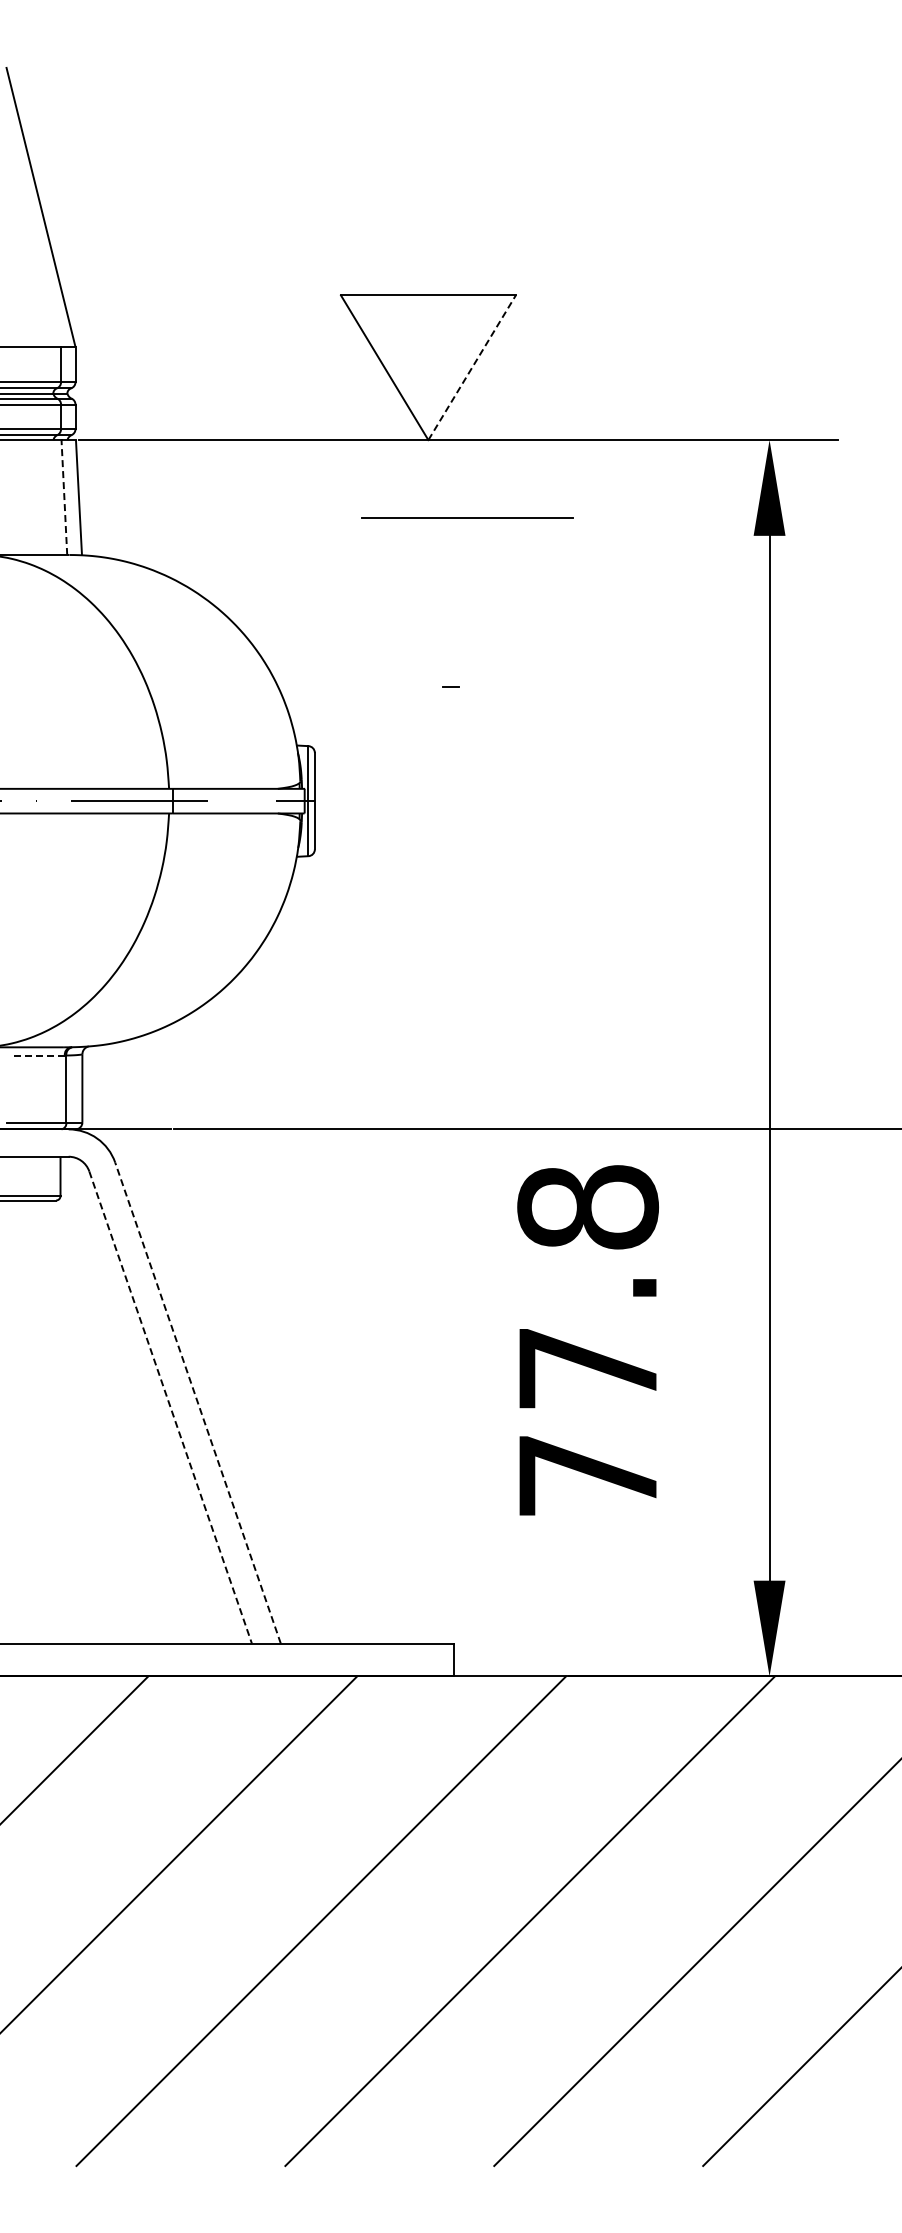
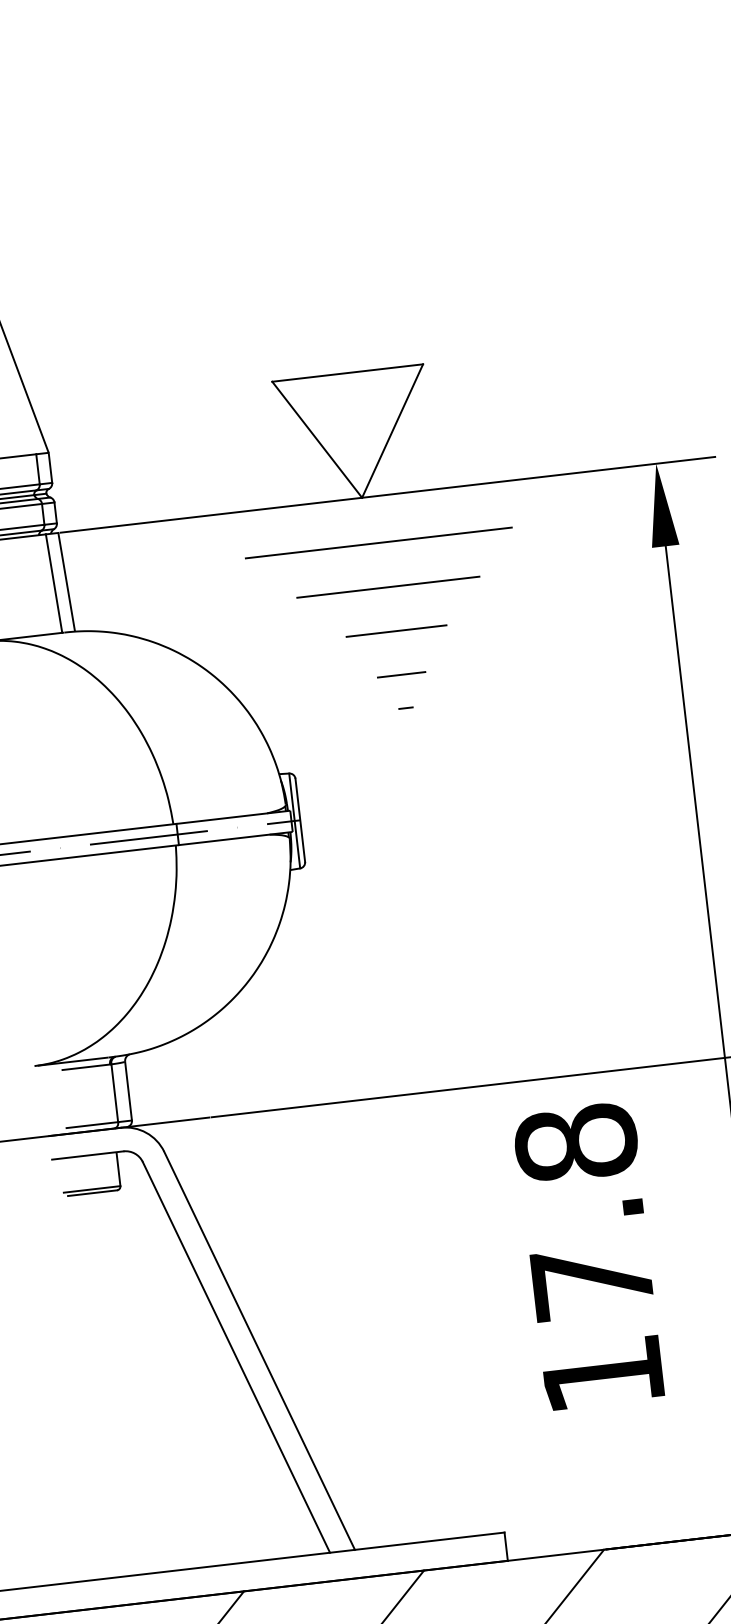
line: (472, 367) -> (392, 430), dashed -> solid
line: (441, 493) -> (378, 542), added
line: (64, 497) -> (54, 583), dashed -> solid
line: (467, 517) -> (388, 586), moved
line: (449, 596) -> (395, 630), added
line: (450, 647) -> (401, 674), added
line: (37, 1055) -> (86, 1067), dashed -> solid
line: (197, 1402) -> (259, 1350), dashed -> solid
line: (170, 1407) -> (236, 1357), dashed -> solid
text: (587, 1475) -> (602, 1374), 77.8 -> 17.8

